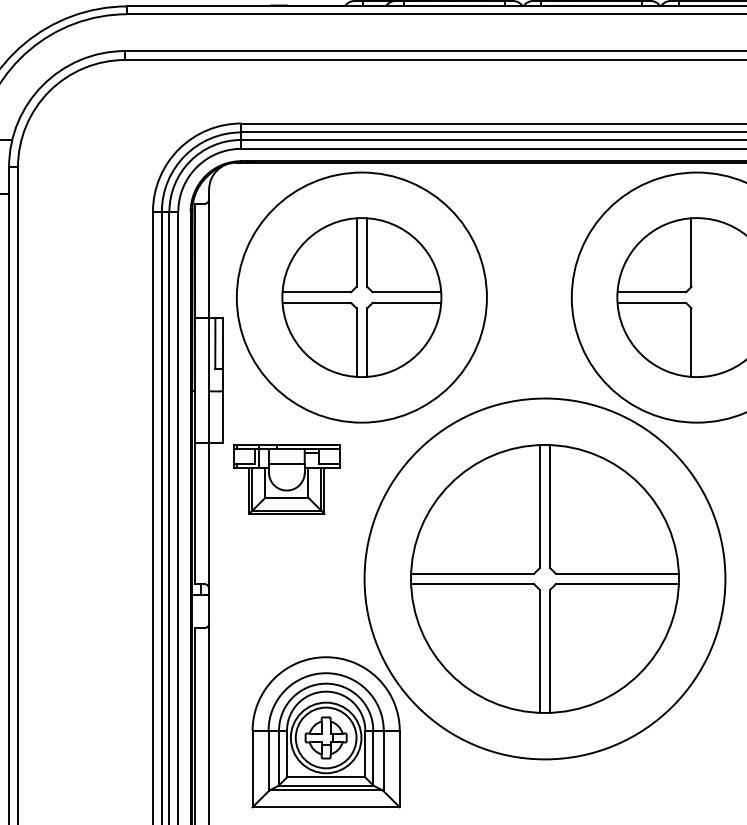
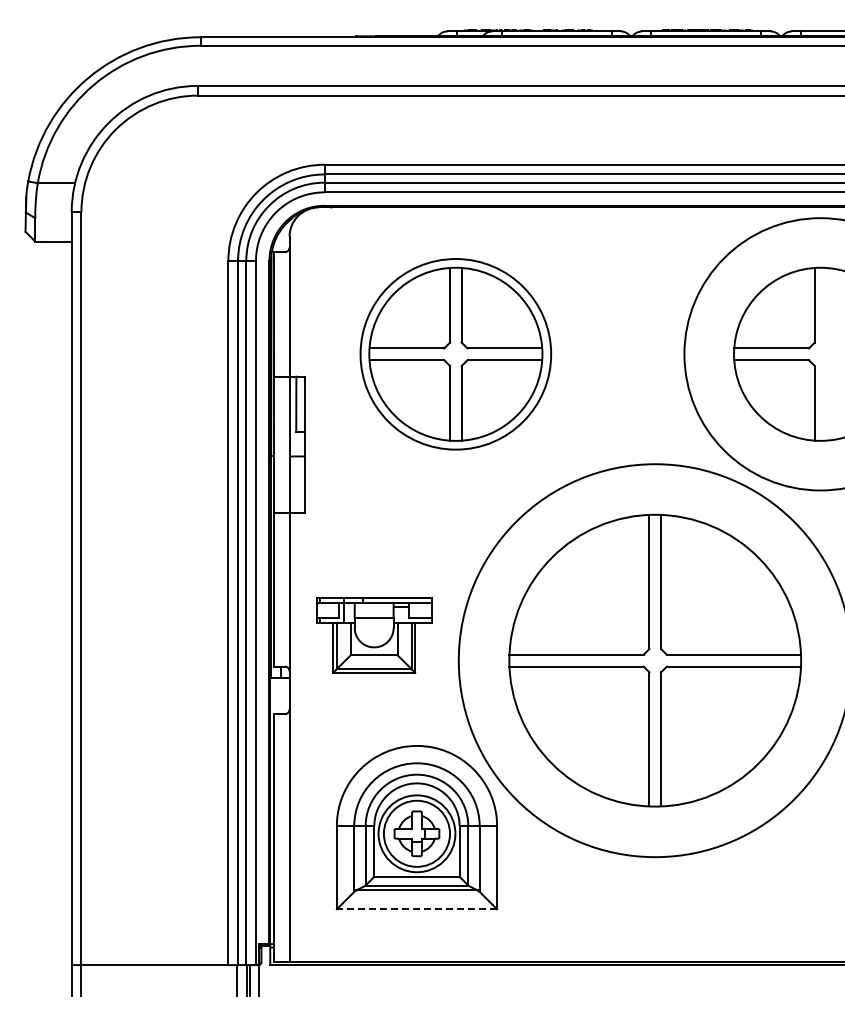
circle: (361, 297) -> (455, 354), size x0.7
part: (287, 479) -> (374, 635), moved
line: (325, 807) -> (416, 909), solid -> dashed

